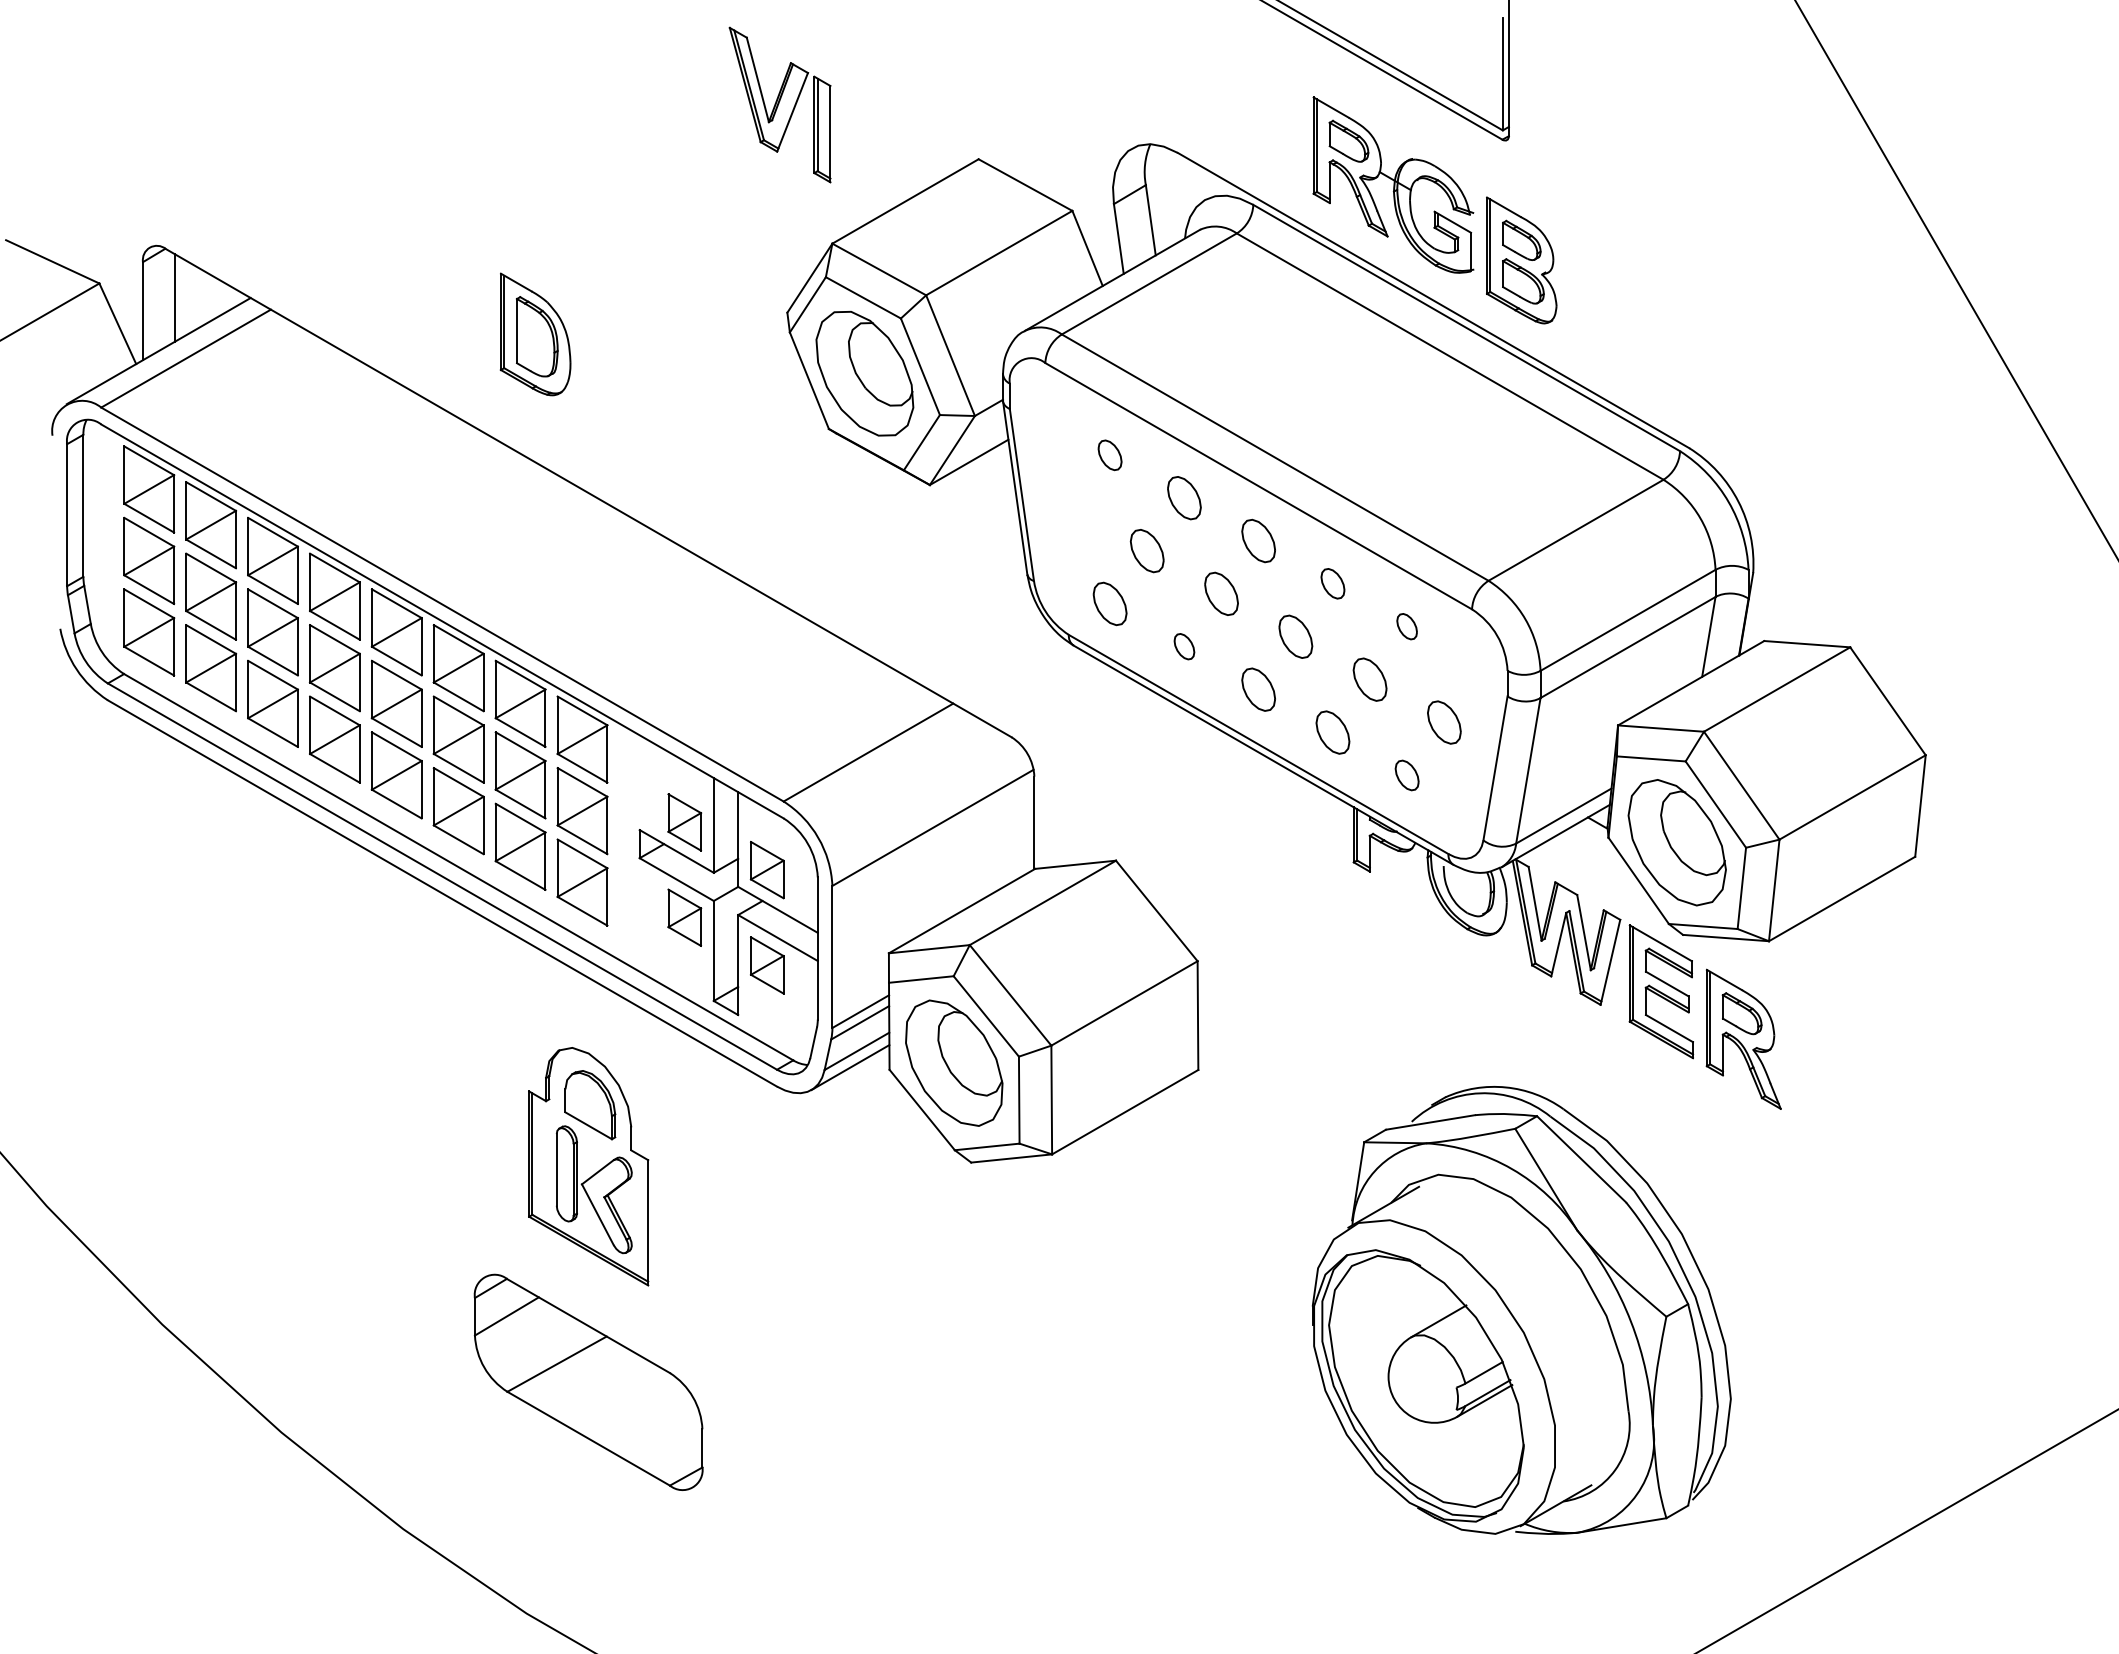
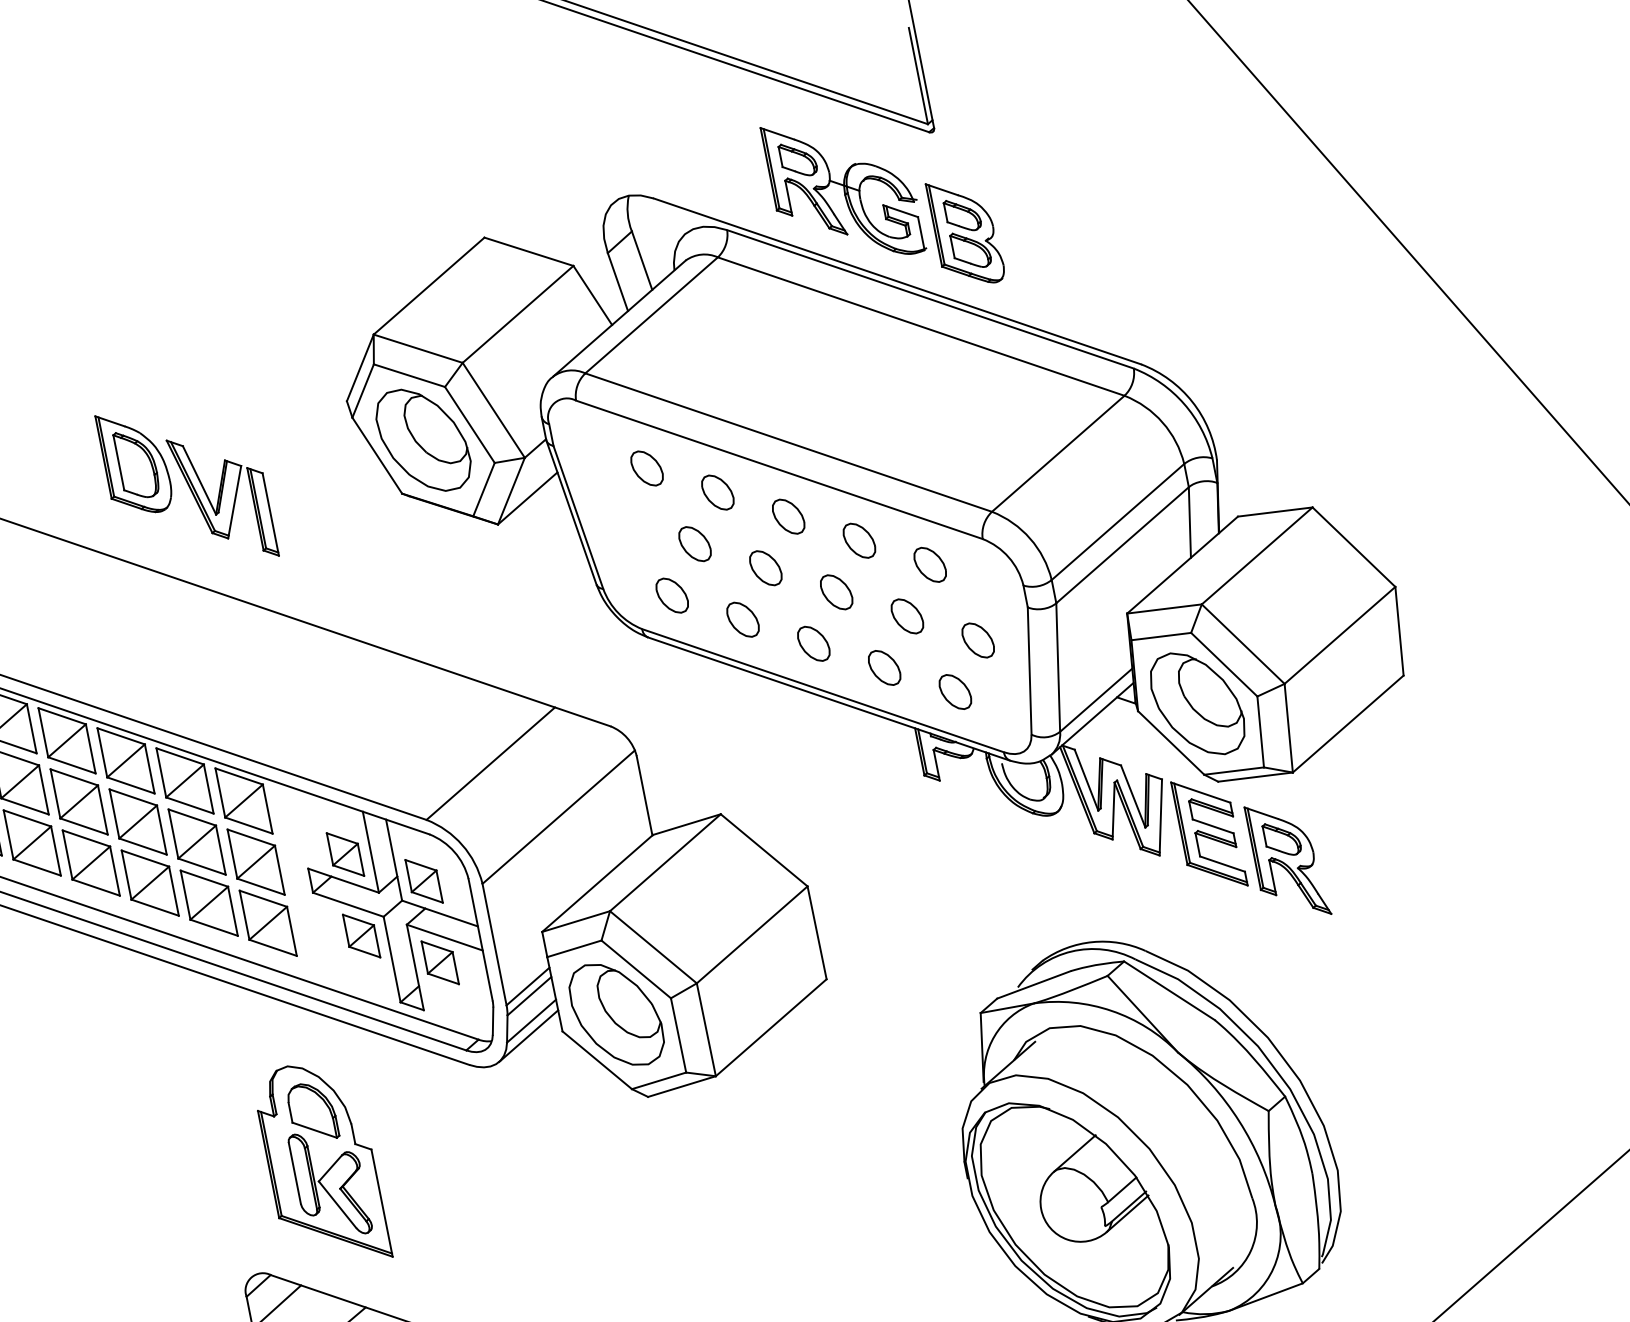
part: (779, 104) -> (222, 497), moved
part: (1109, 455) -> (646, 468), size x1.43
part: (1332, 583) -> (858, 540), size x1.43
part: (1406, 626) -> (929, 564), size x1.67
part: (1184, 646) -> (743, 619), size x1.67
part: (1406, 775) -> (954, 692), size x1.43

